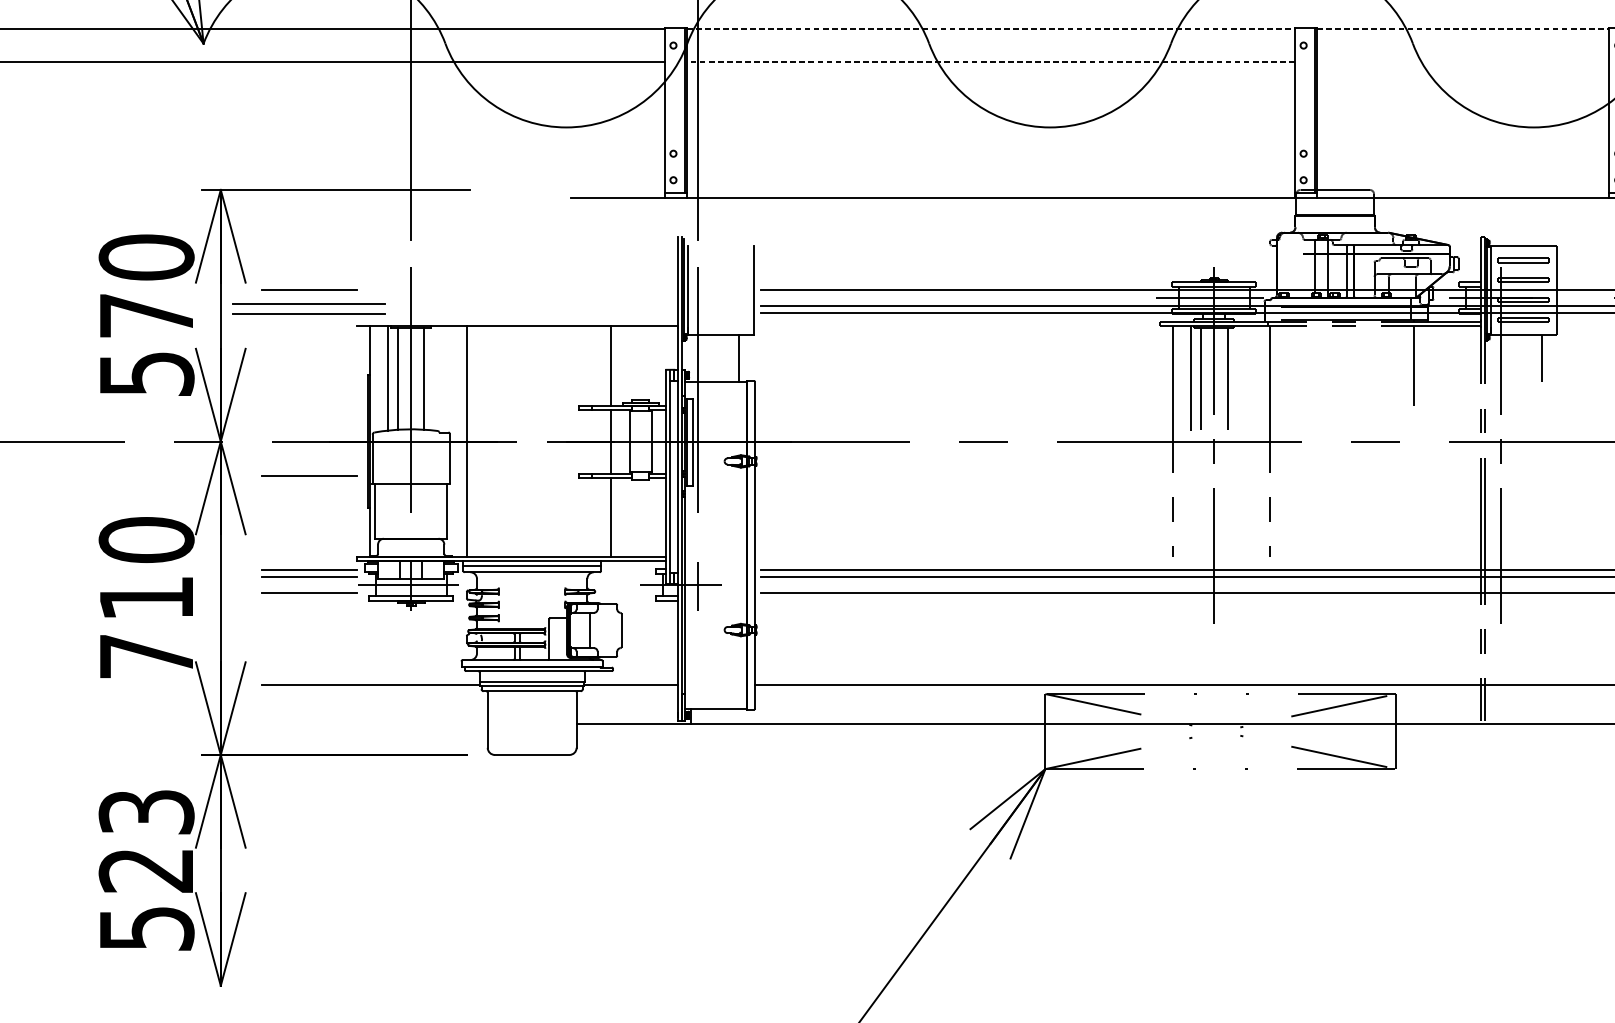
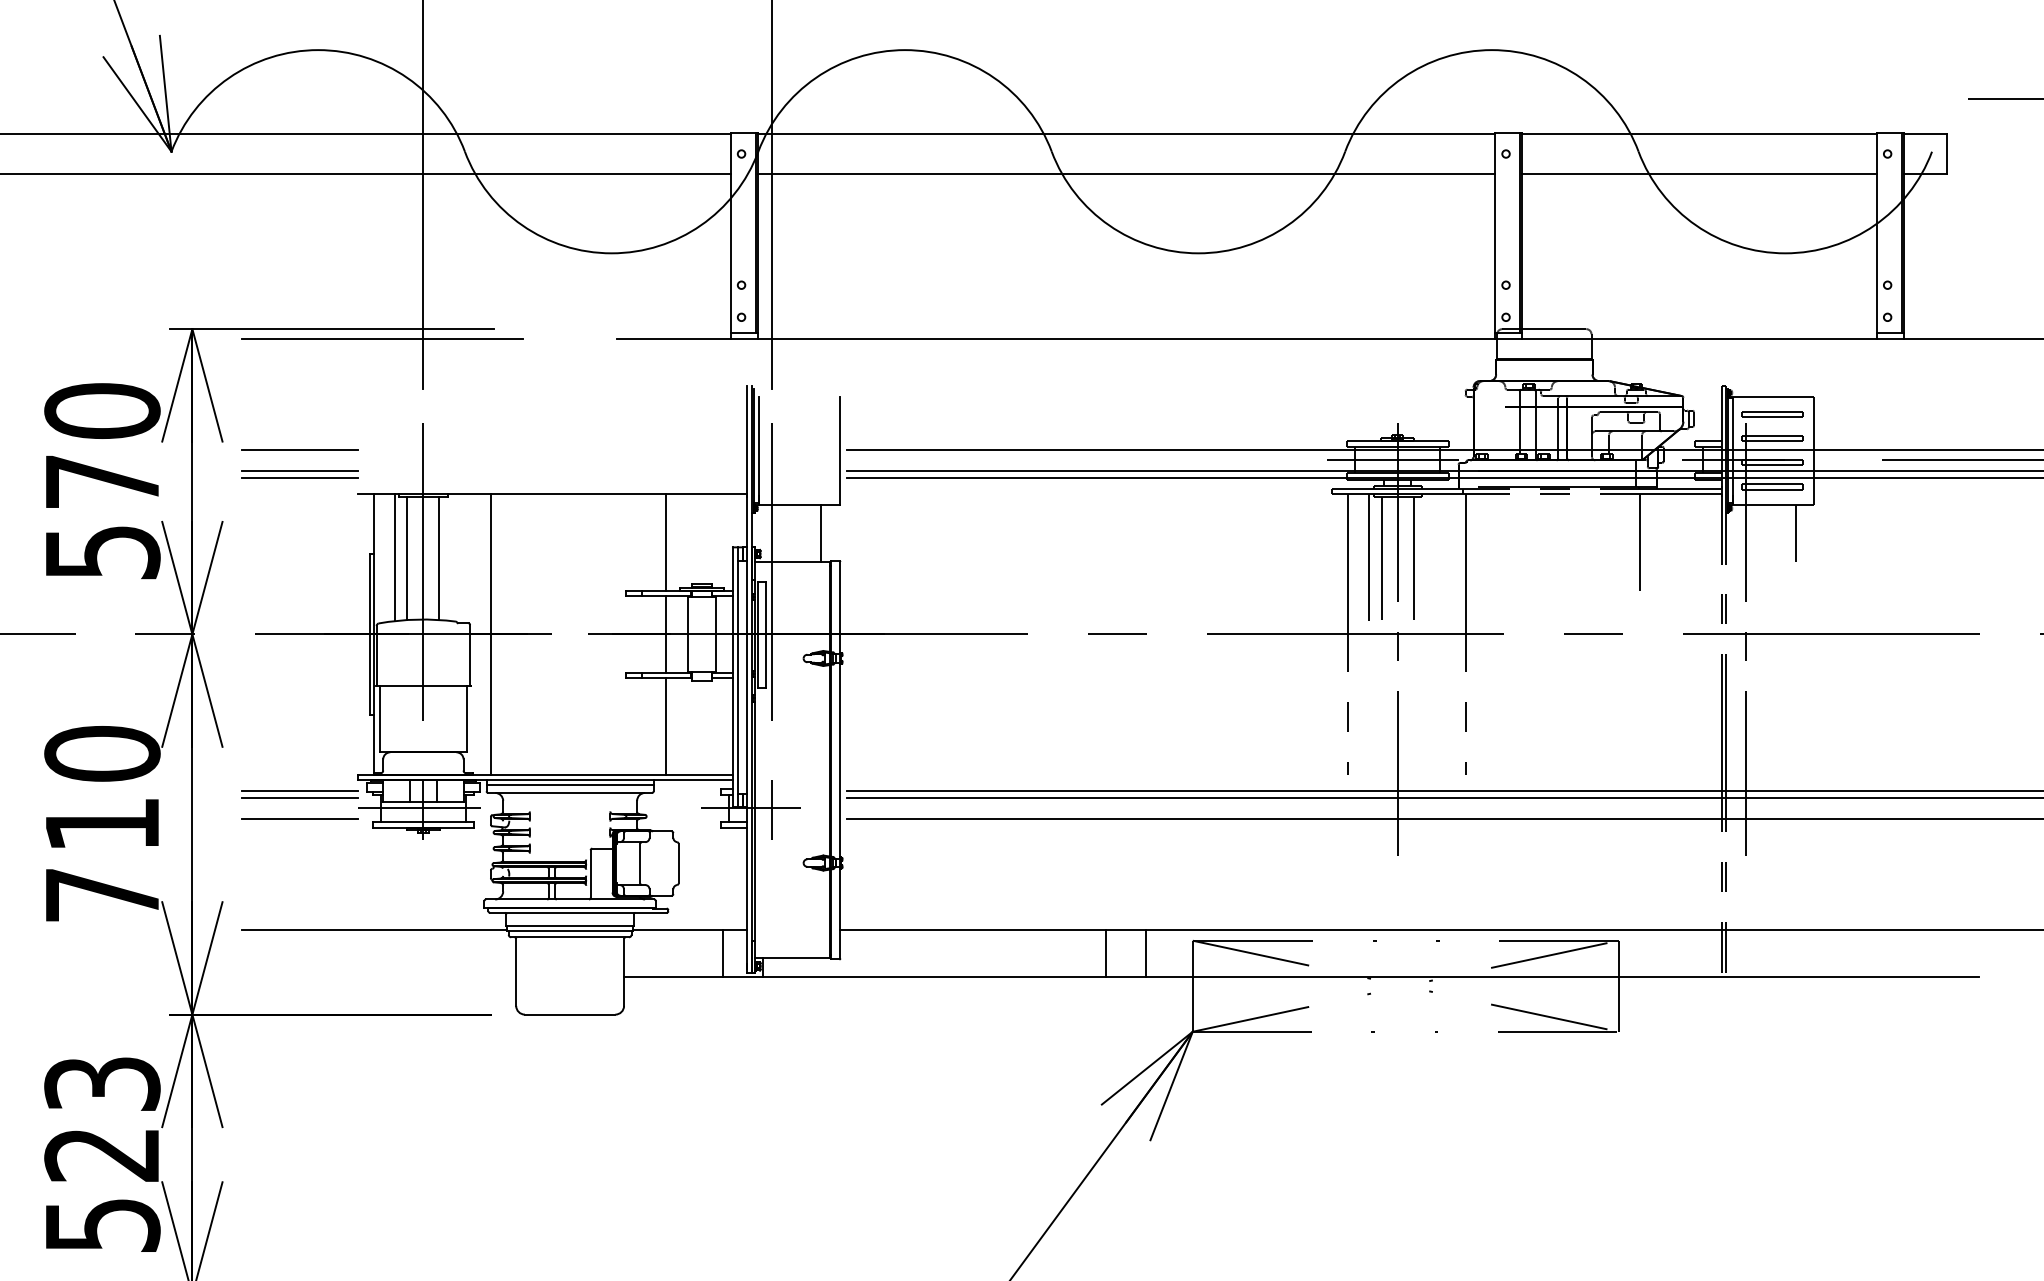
line: (990, 28) -> (1126, 133), dashed -> solid
line: (1463, 28) -> (1700, 133), dashed -> solid
line: (990, 62) -> (1126, 174), dashed -> solid
line: (1463, 62) -> (1699, 174), added
line: (377, 197) -> (382, 338), added
part: (309, 309) -> (299, 474), size x0.62
line: (309, 475) -> (299, 675), removed
line: (657, 704) -> (722, 953), added
line: (973, 704) -> (1105, 953), added
line: (1006, 704) -> (1145, 953), added

